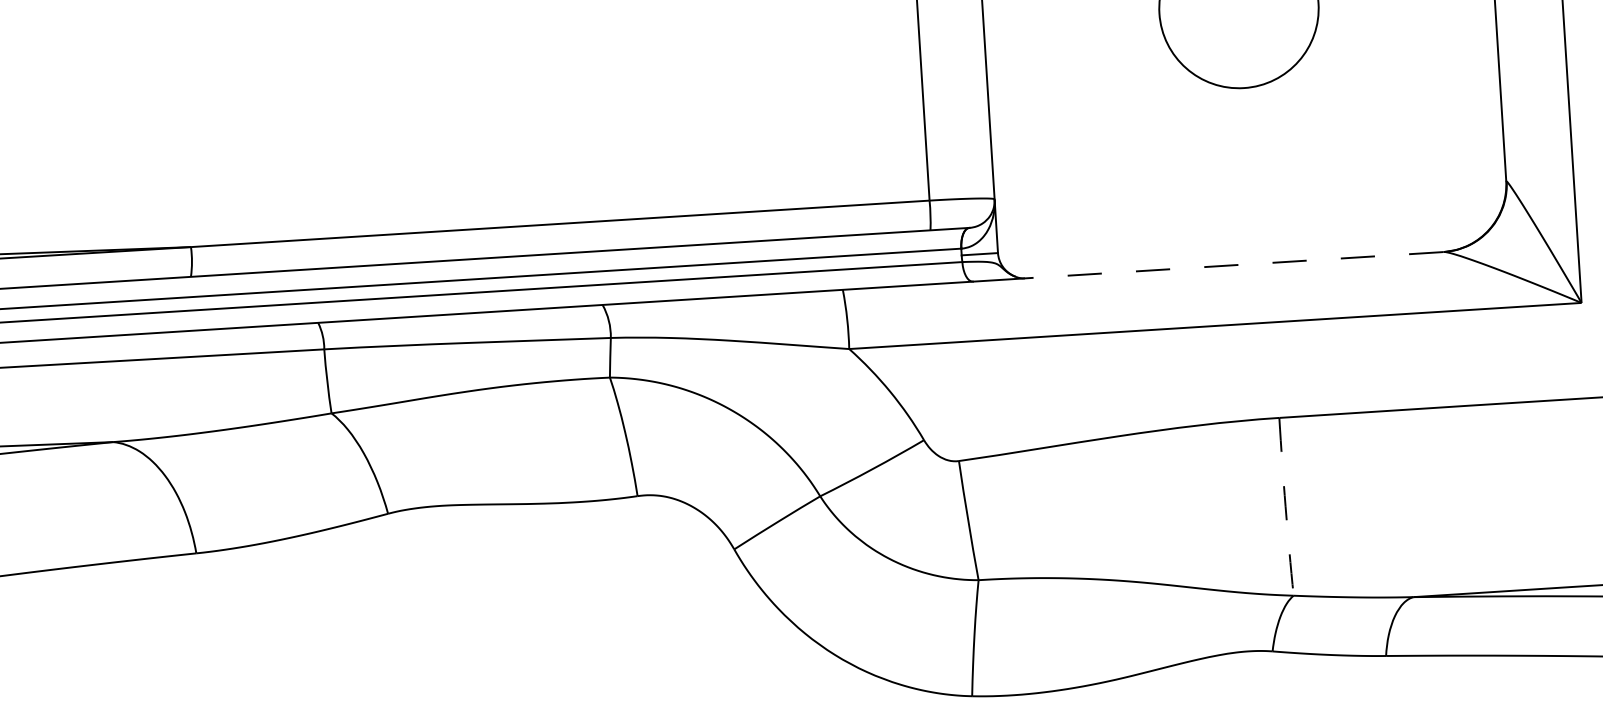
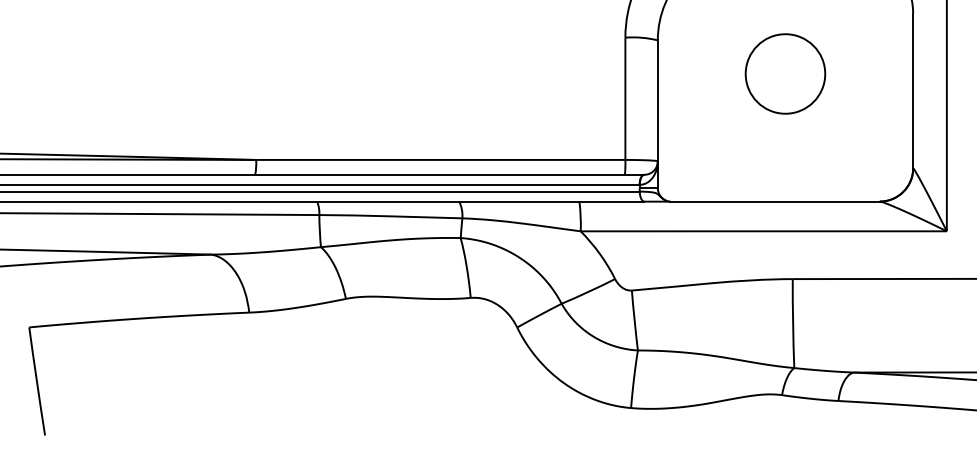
line: (1235, 264) -> (775, 201), dashed -> solid
arc: (1286, 506) -> (793, 323), dashed -> solid

